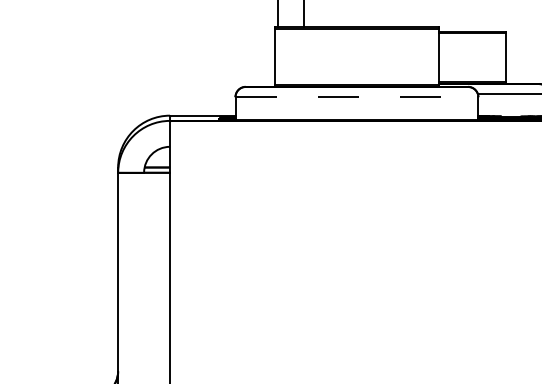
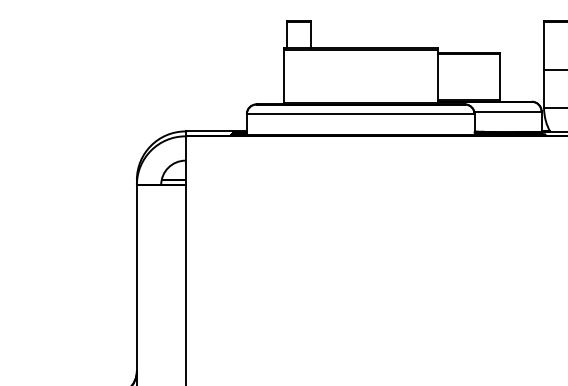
line: (356, 97) -> (360, 114), dashed -> solid

